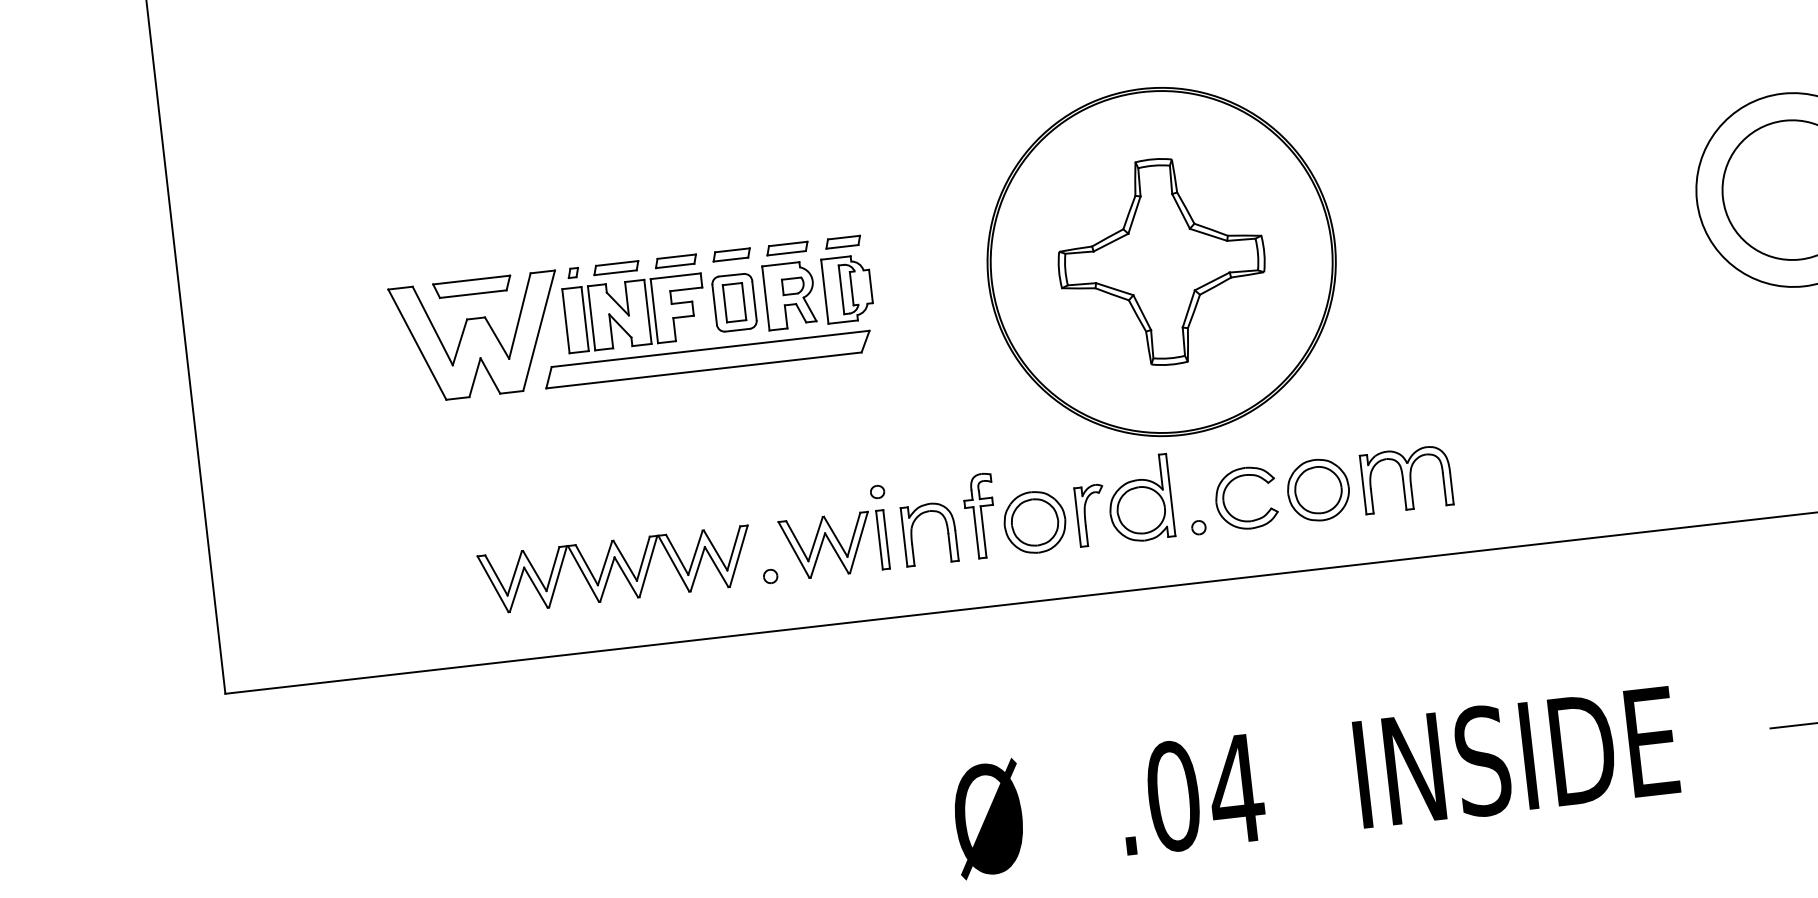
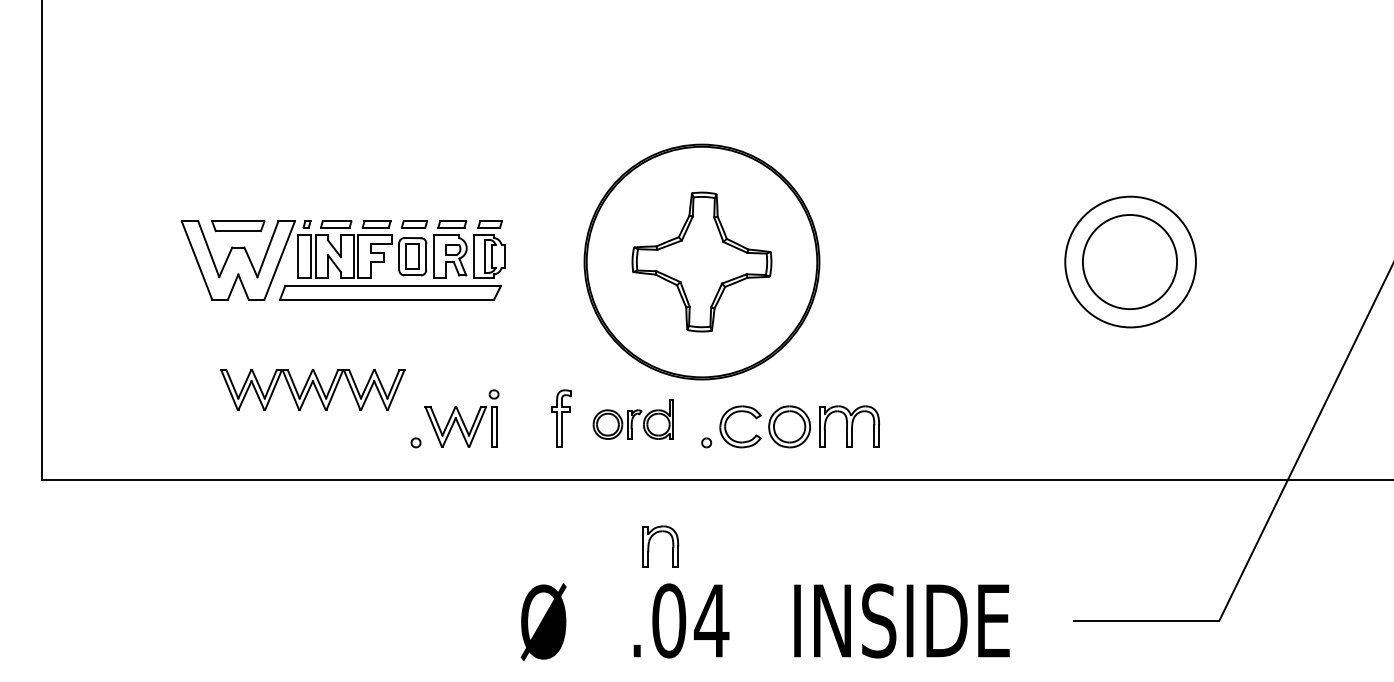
part: (1085, 505) -> (632, 419), size x0.7
part: (913, 535) -> (649, 546), moved
part: (615, 569) -> (312, 389), moved

